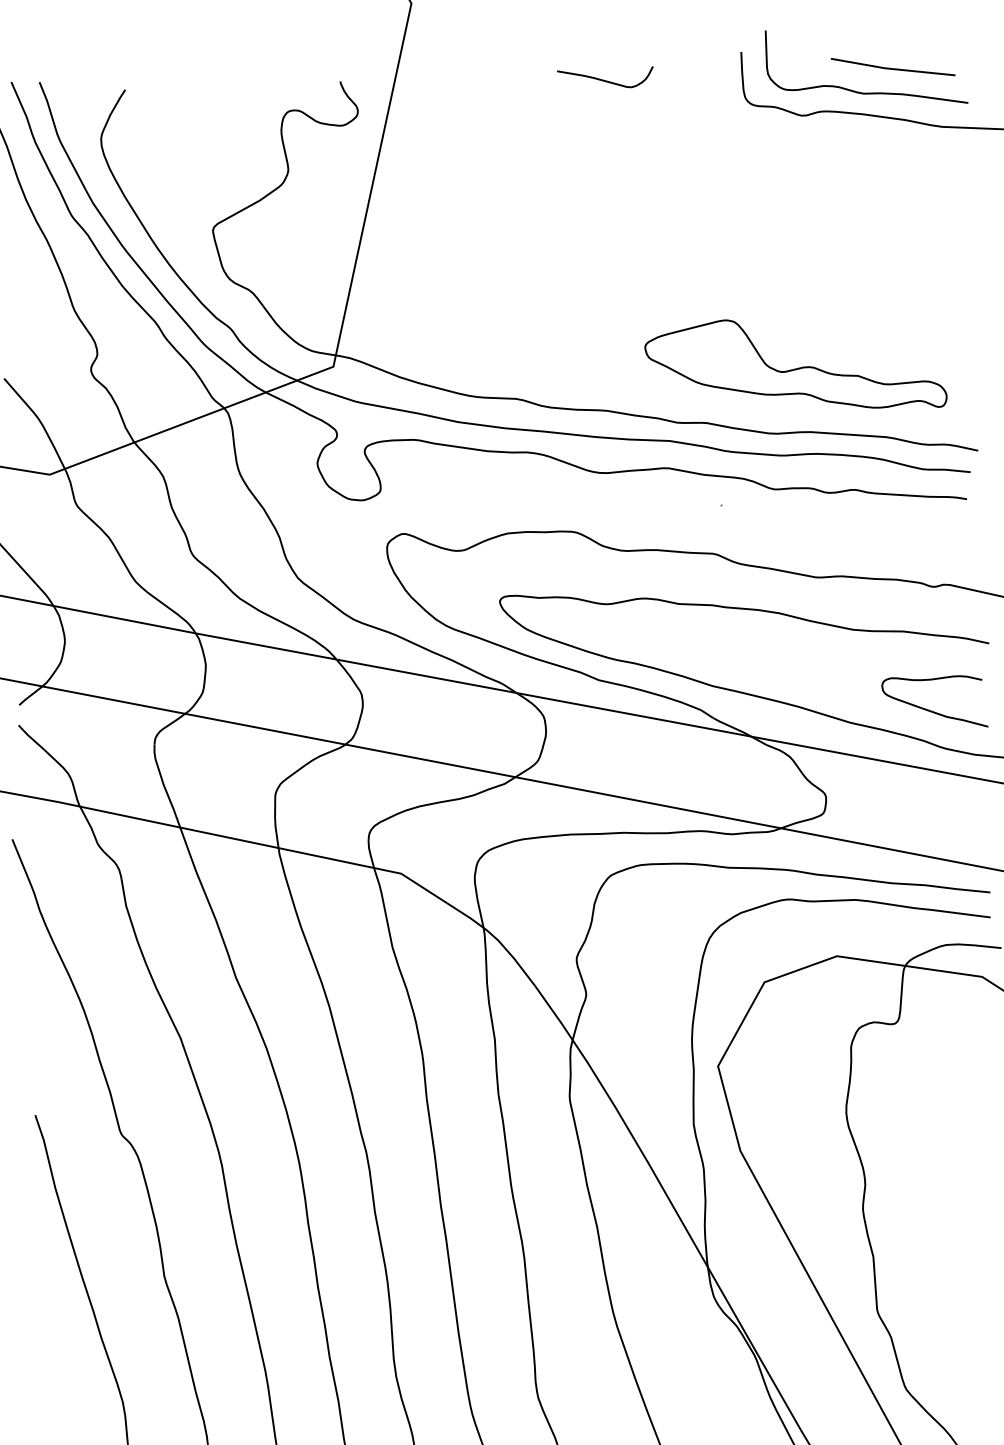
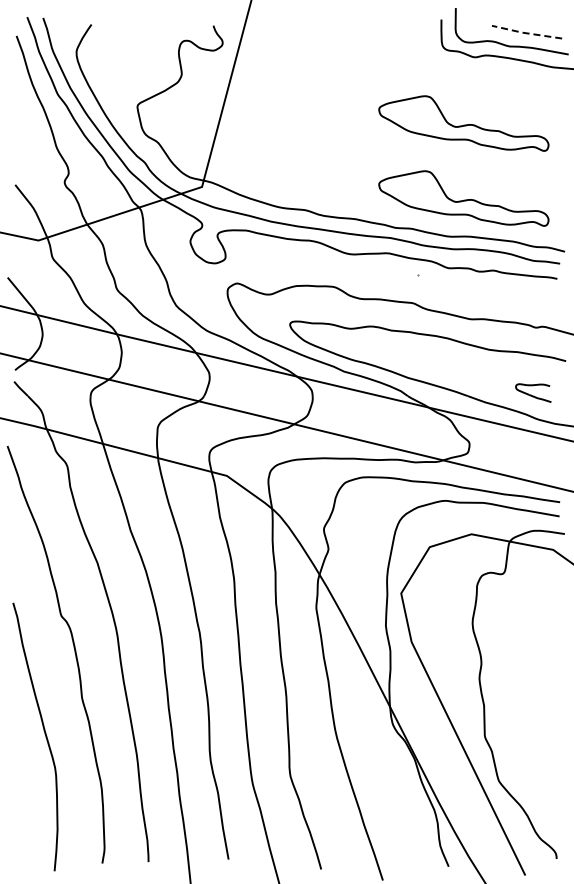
line: (892, 69) -> (526, 33), solid -> dashed
curve: (604, 79) -> (363, 31), removed
part: (788, 233) -> (463, 123), added
part: (934, 701) -> (533, 392), size x0.6

